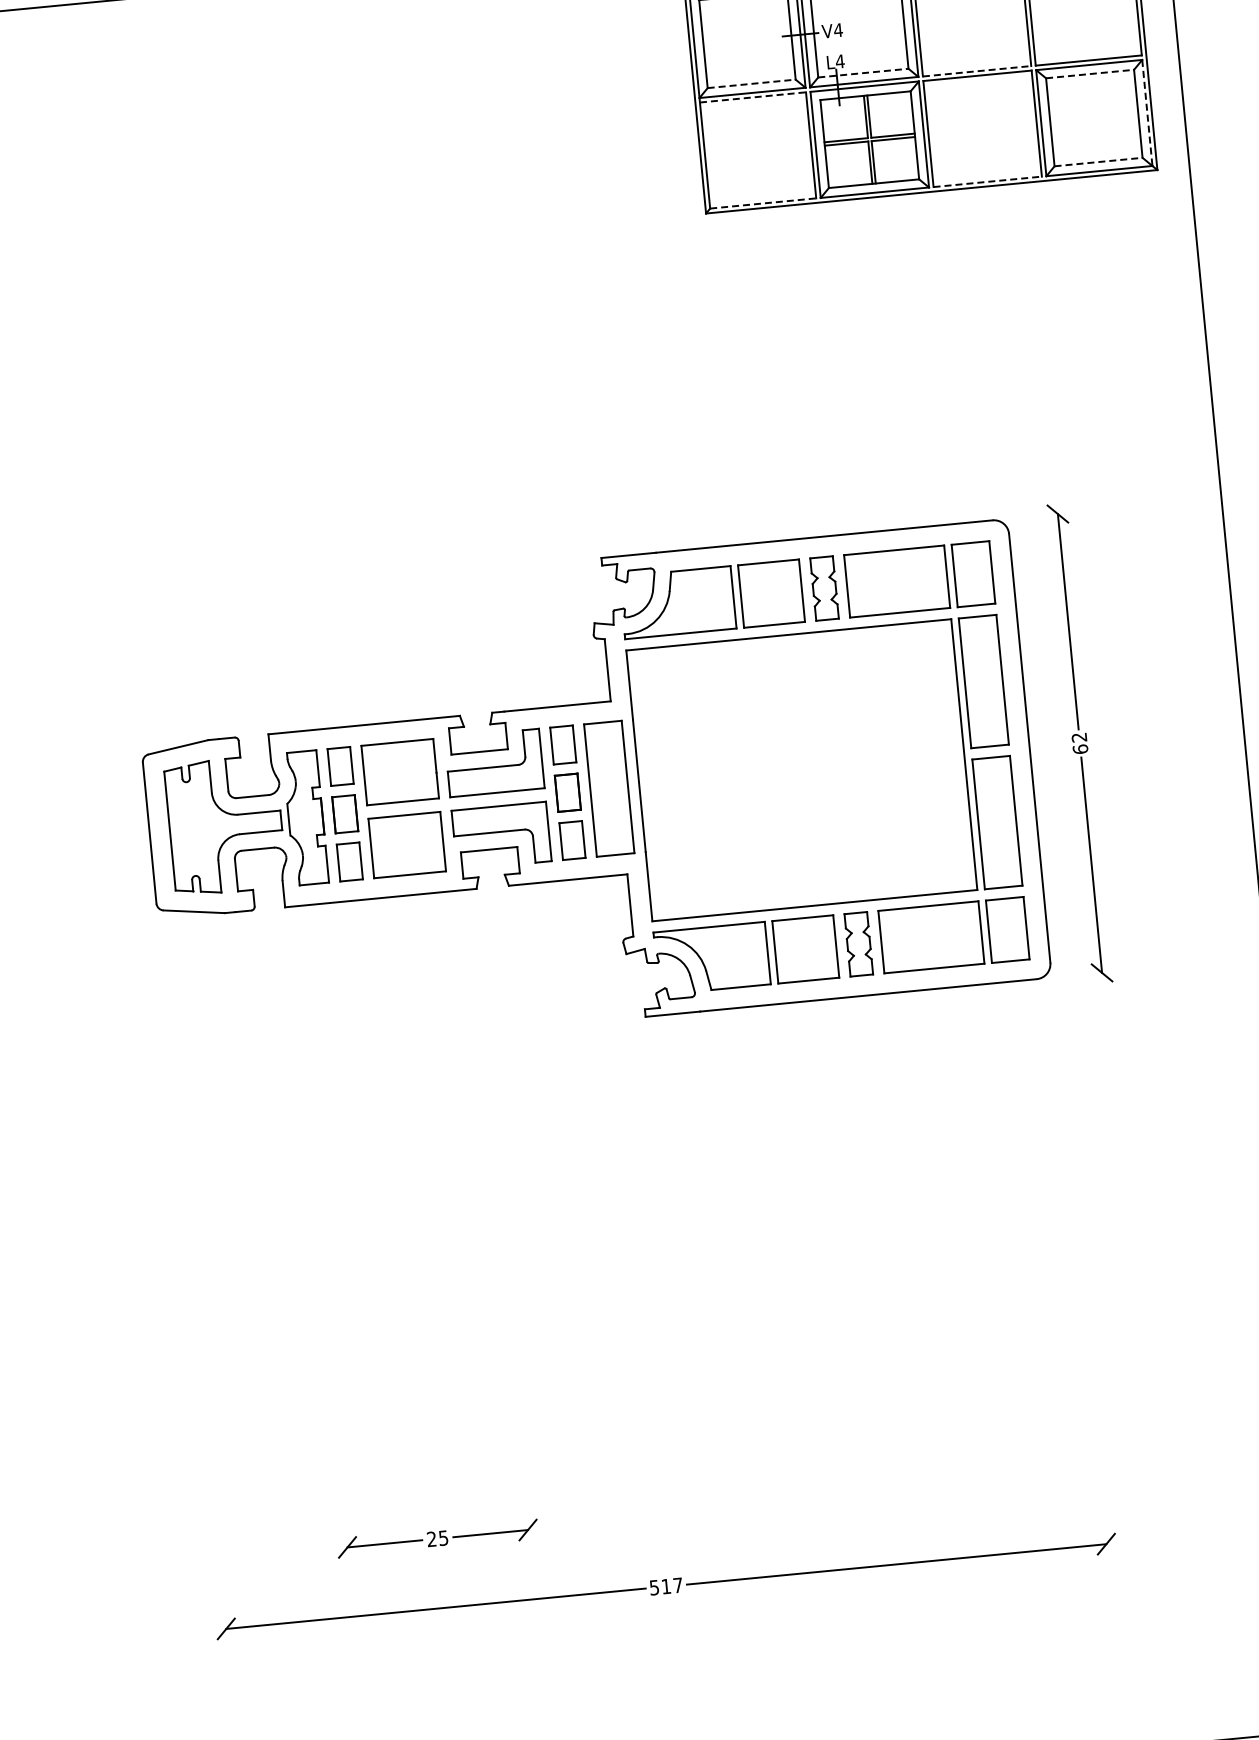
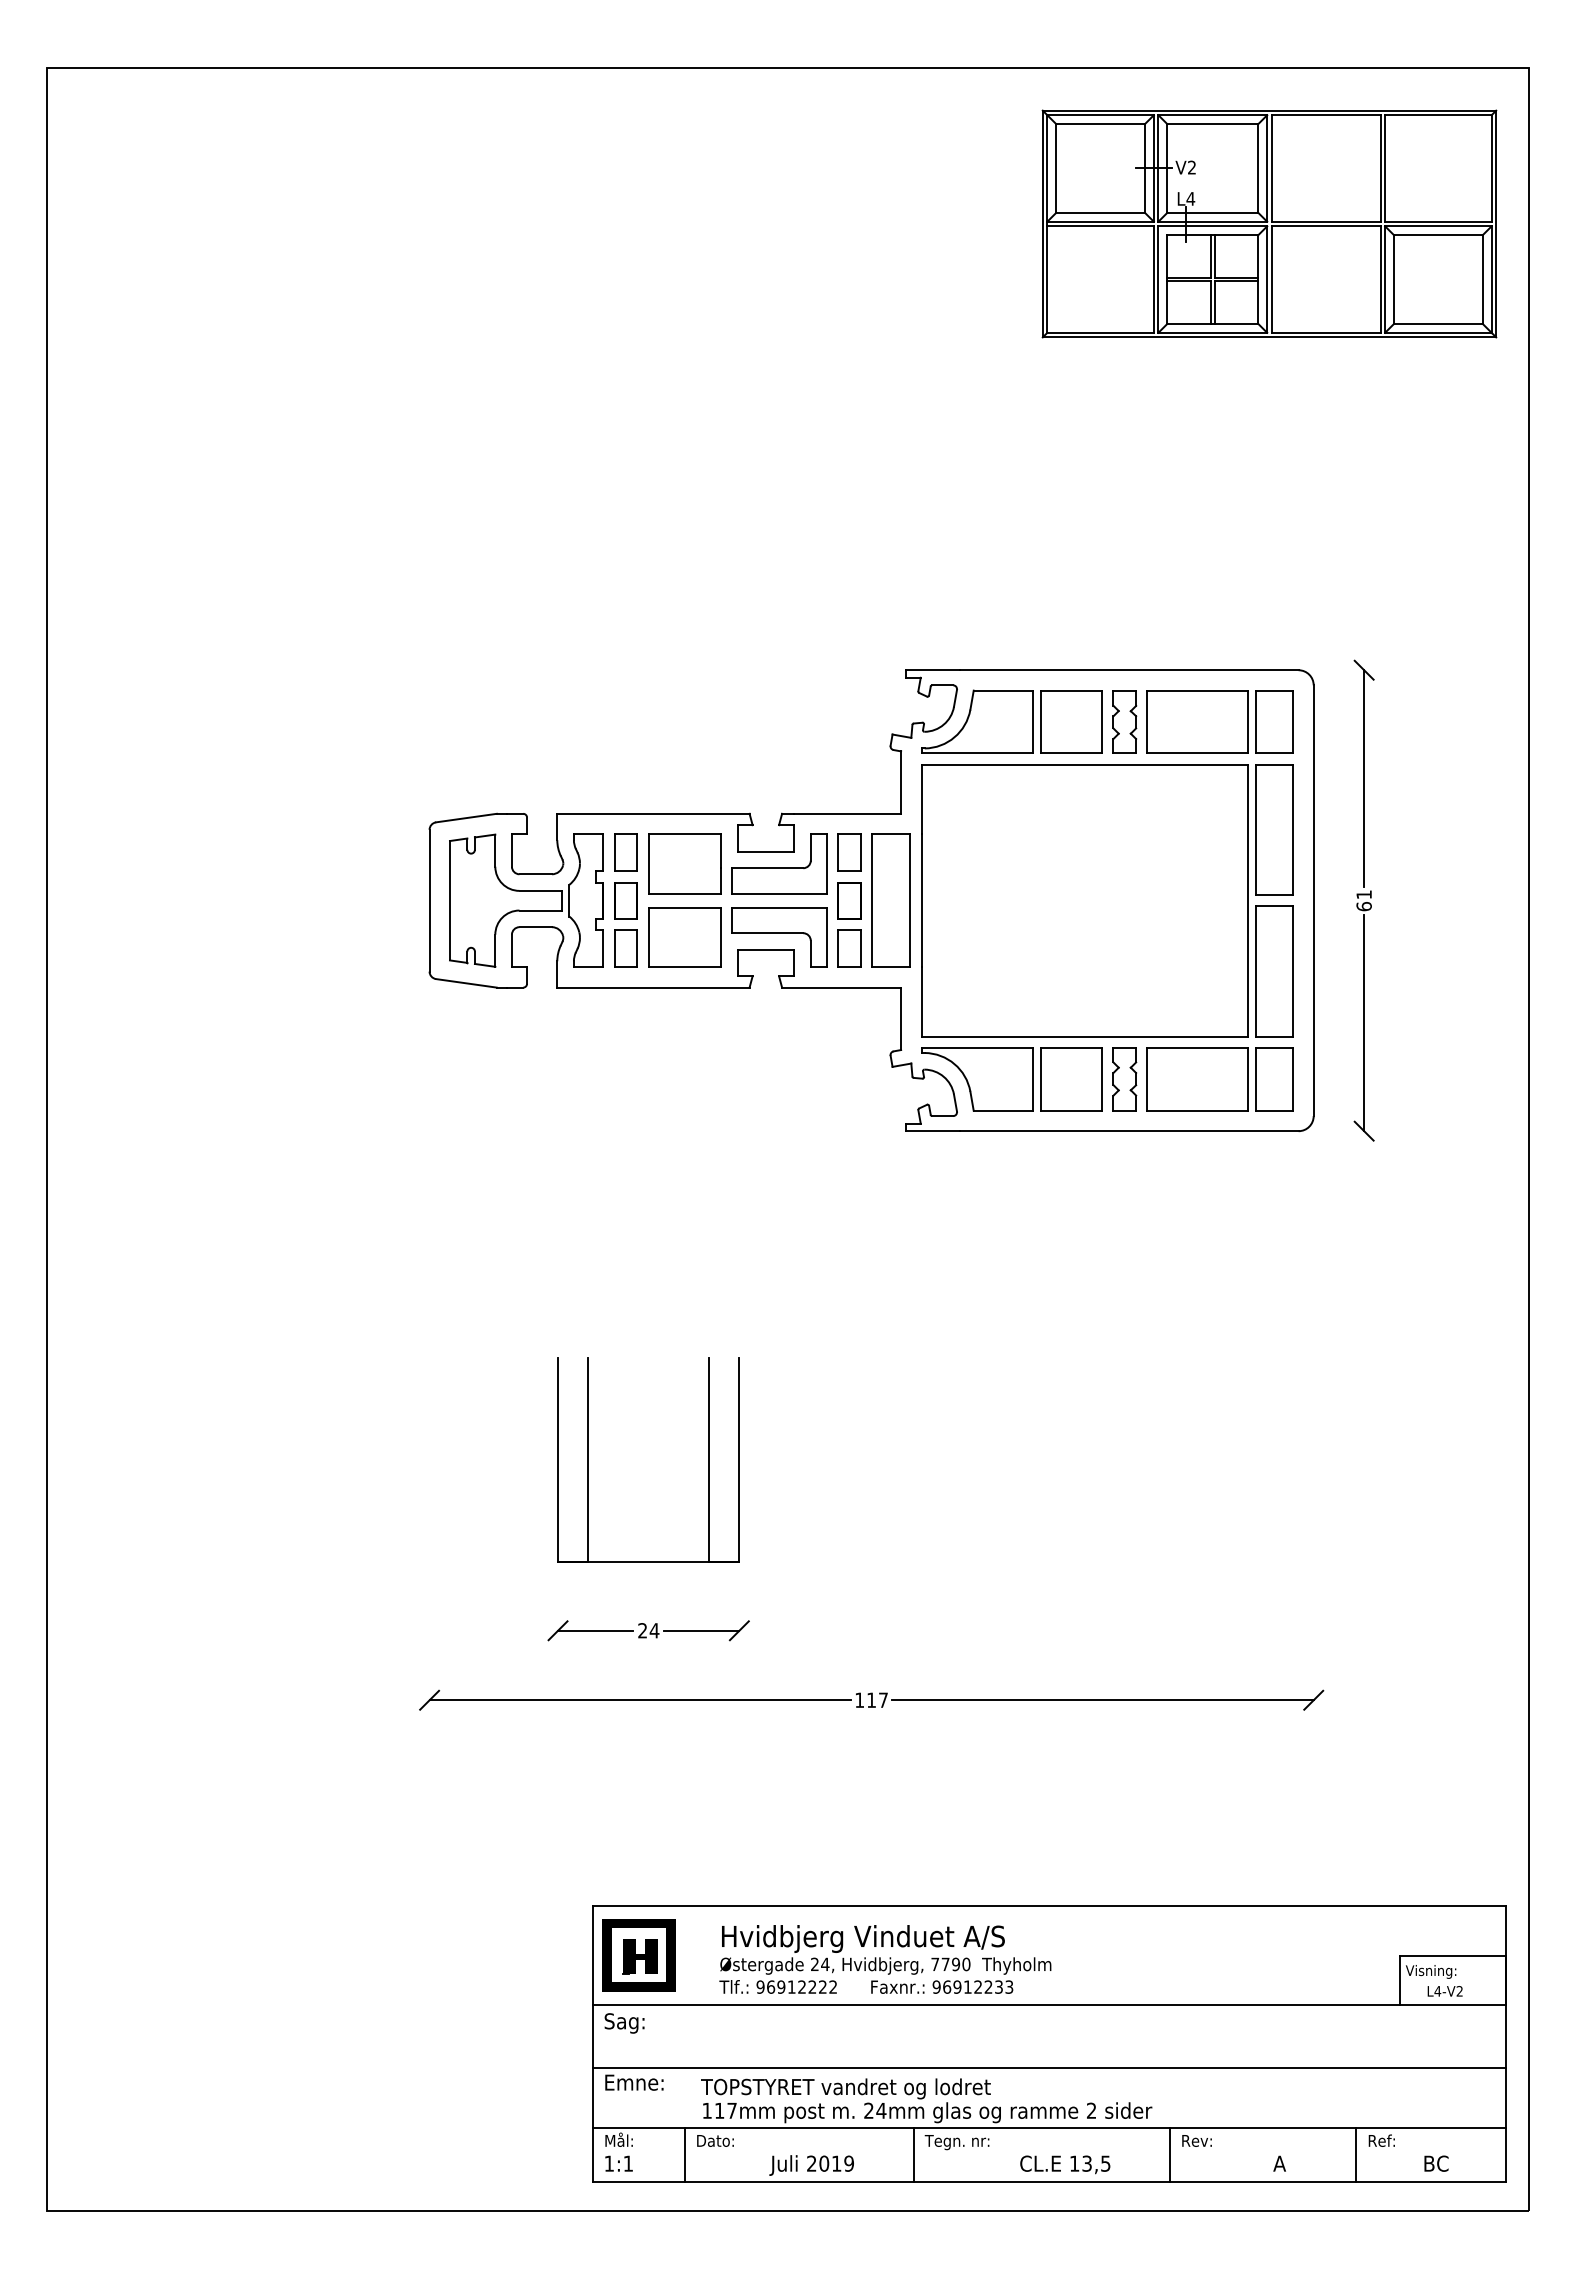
text: (837, 30) -> (1191, 167), V4 -> V2
line: (977, 70) -> (1326, 221), dashed -> solid
line: (864, 72) -> (1213, 212), dashed -> solid
line: (1090, 74) -> (1438, 235), dashed -> solid
line: (752, 83) -> (1101, 212), dashed -> solid
line: (753, 97) -> (1101, 226), dashed -> solid
line: (1147, 113) -> (1491, 280), dashed -> solid
line: (1098, 161) -> (1438, 323), dashed -> solid
line: (988, 181) -> (1326, 332), dashed -> solid
line: (764, 203) -> (1101, 332), dashed -> solid
text: (1078, 737) -> (1363, 894), 62 -> 61
part: (361, 1374) -> (588, 1459), added
text: (443, 1537) -> (654, 1630), 25 -> 24
text: (654, 1587) -> (859, 1700), 517 -> 117

